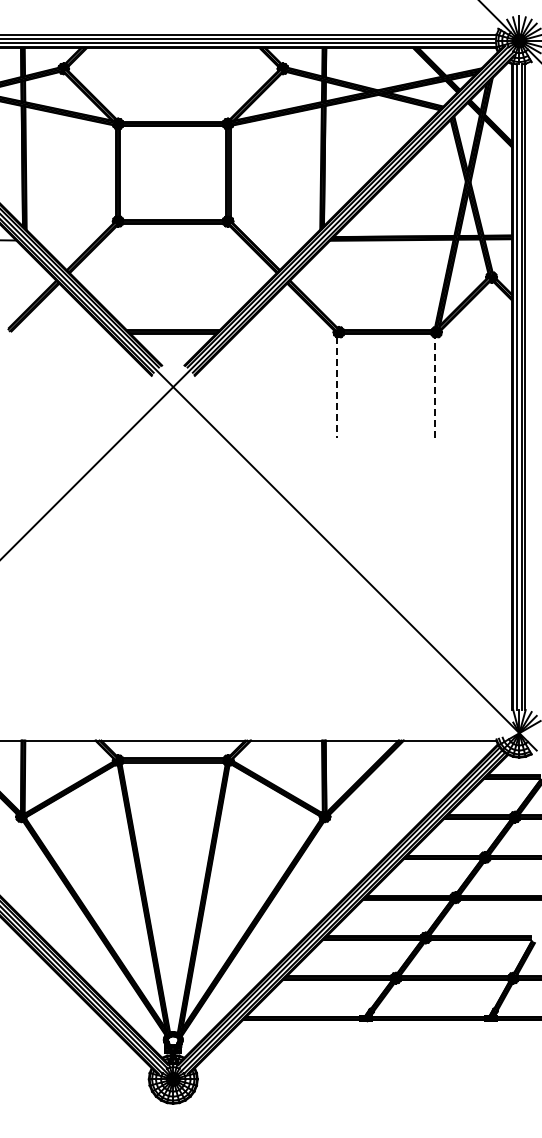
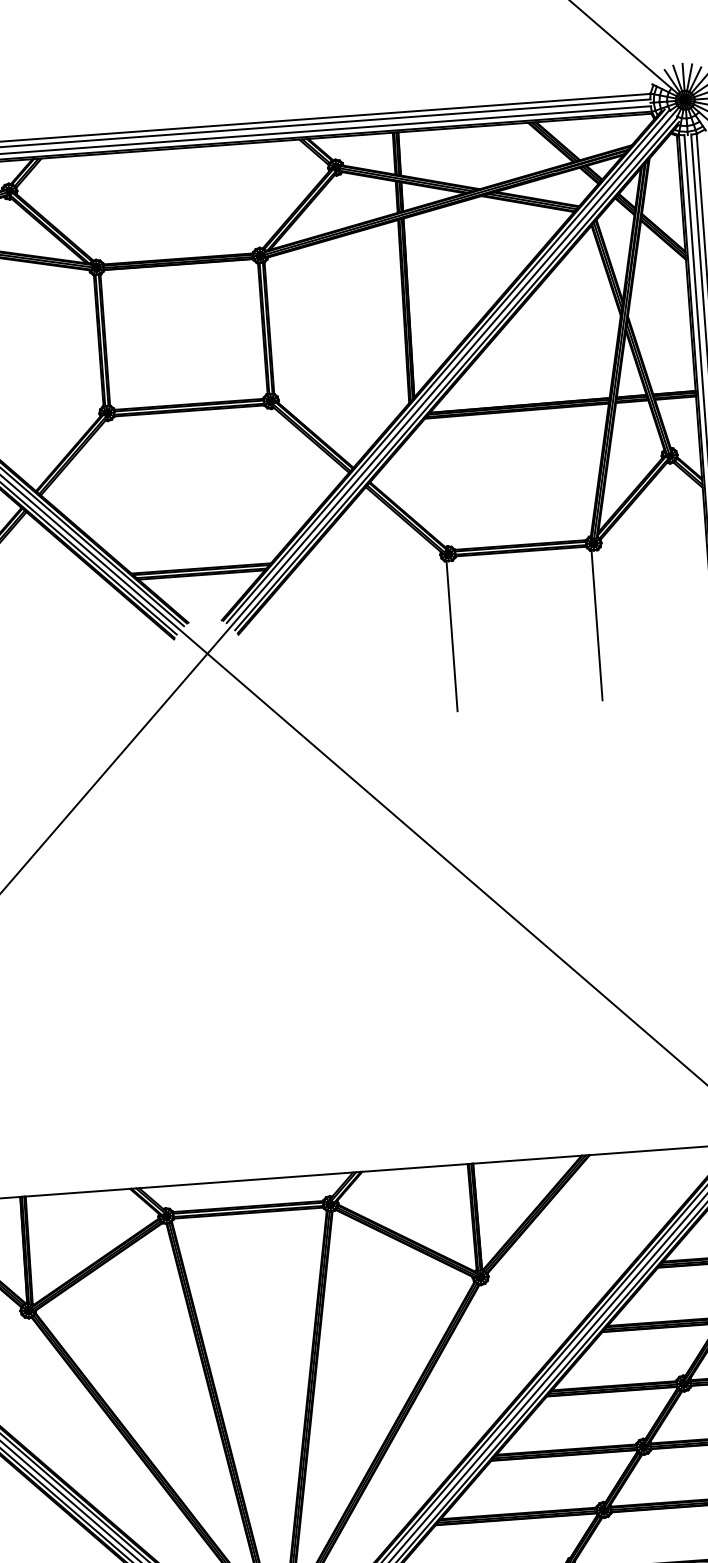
line: (434, 386) -> (596, 624), dashed -> solid
line: (337, 387) -> (452, 636), dashed -> solid

